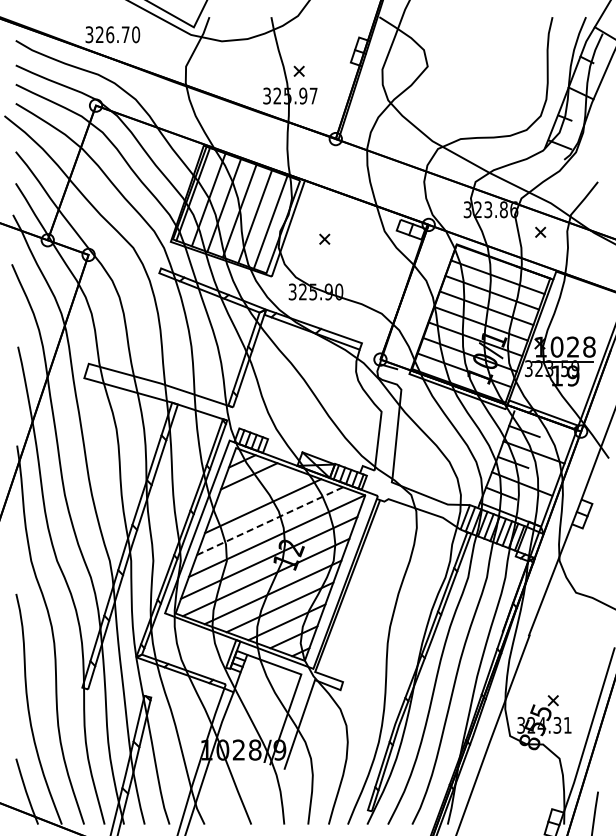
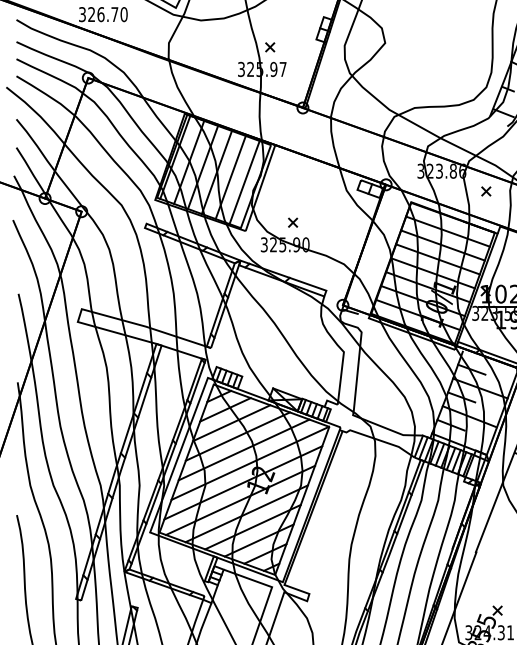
part: (324, 238) -> (292, 222), moved
line: (255, 491) -> (231, 423), added
line: (270, 521) -> (244, 450), dashed -> solid

